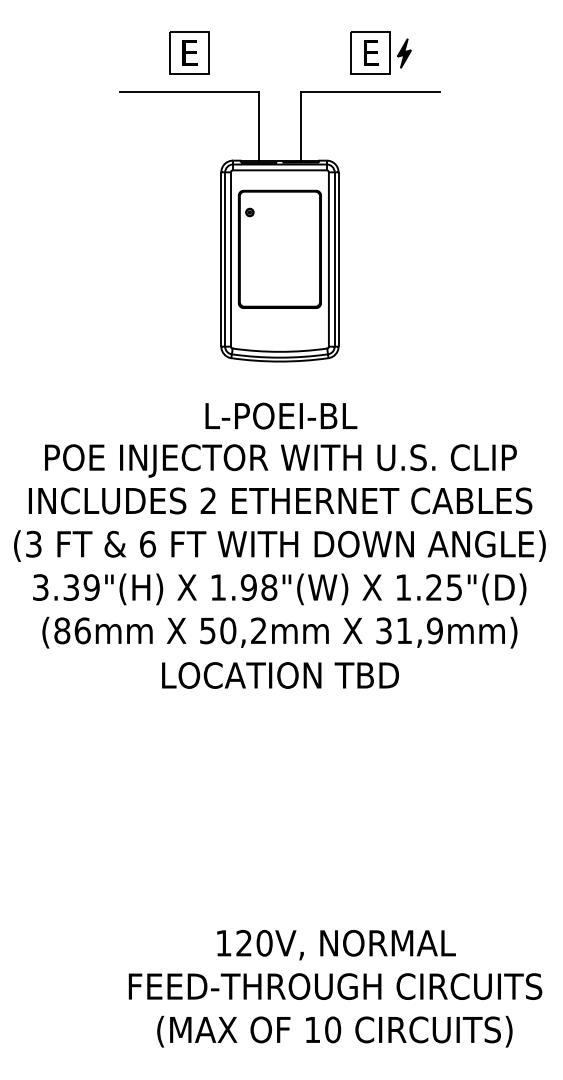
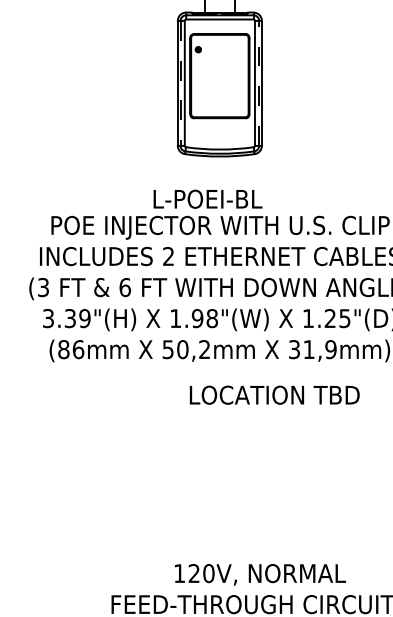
line: (225, 259) -> (180, 83), solid -> dashed
line: (334, 259) -> (258, 83), solid -> dashed
text: (281, 415) -> (208, 198), moved
text: (280, 675) -> (274, 395), moved

